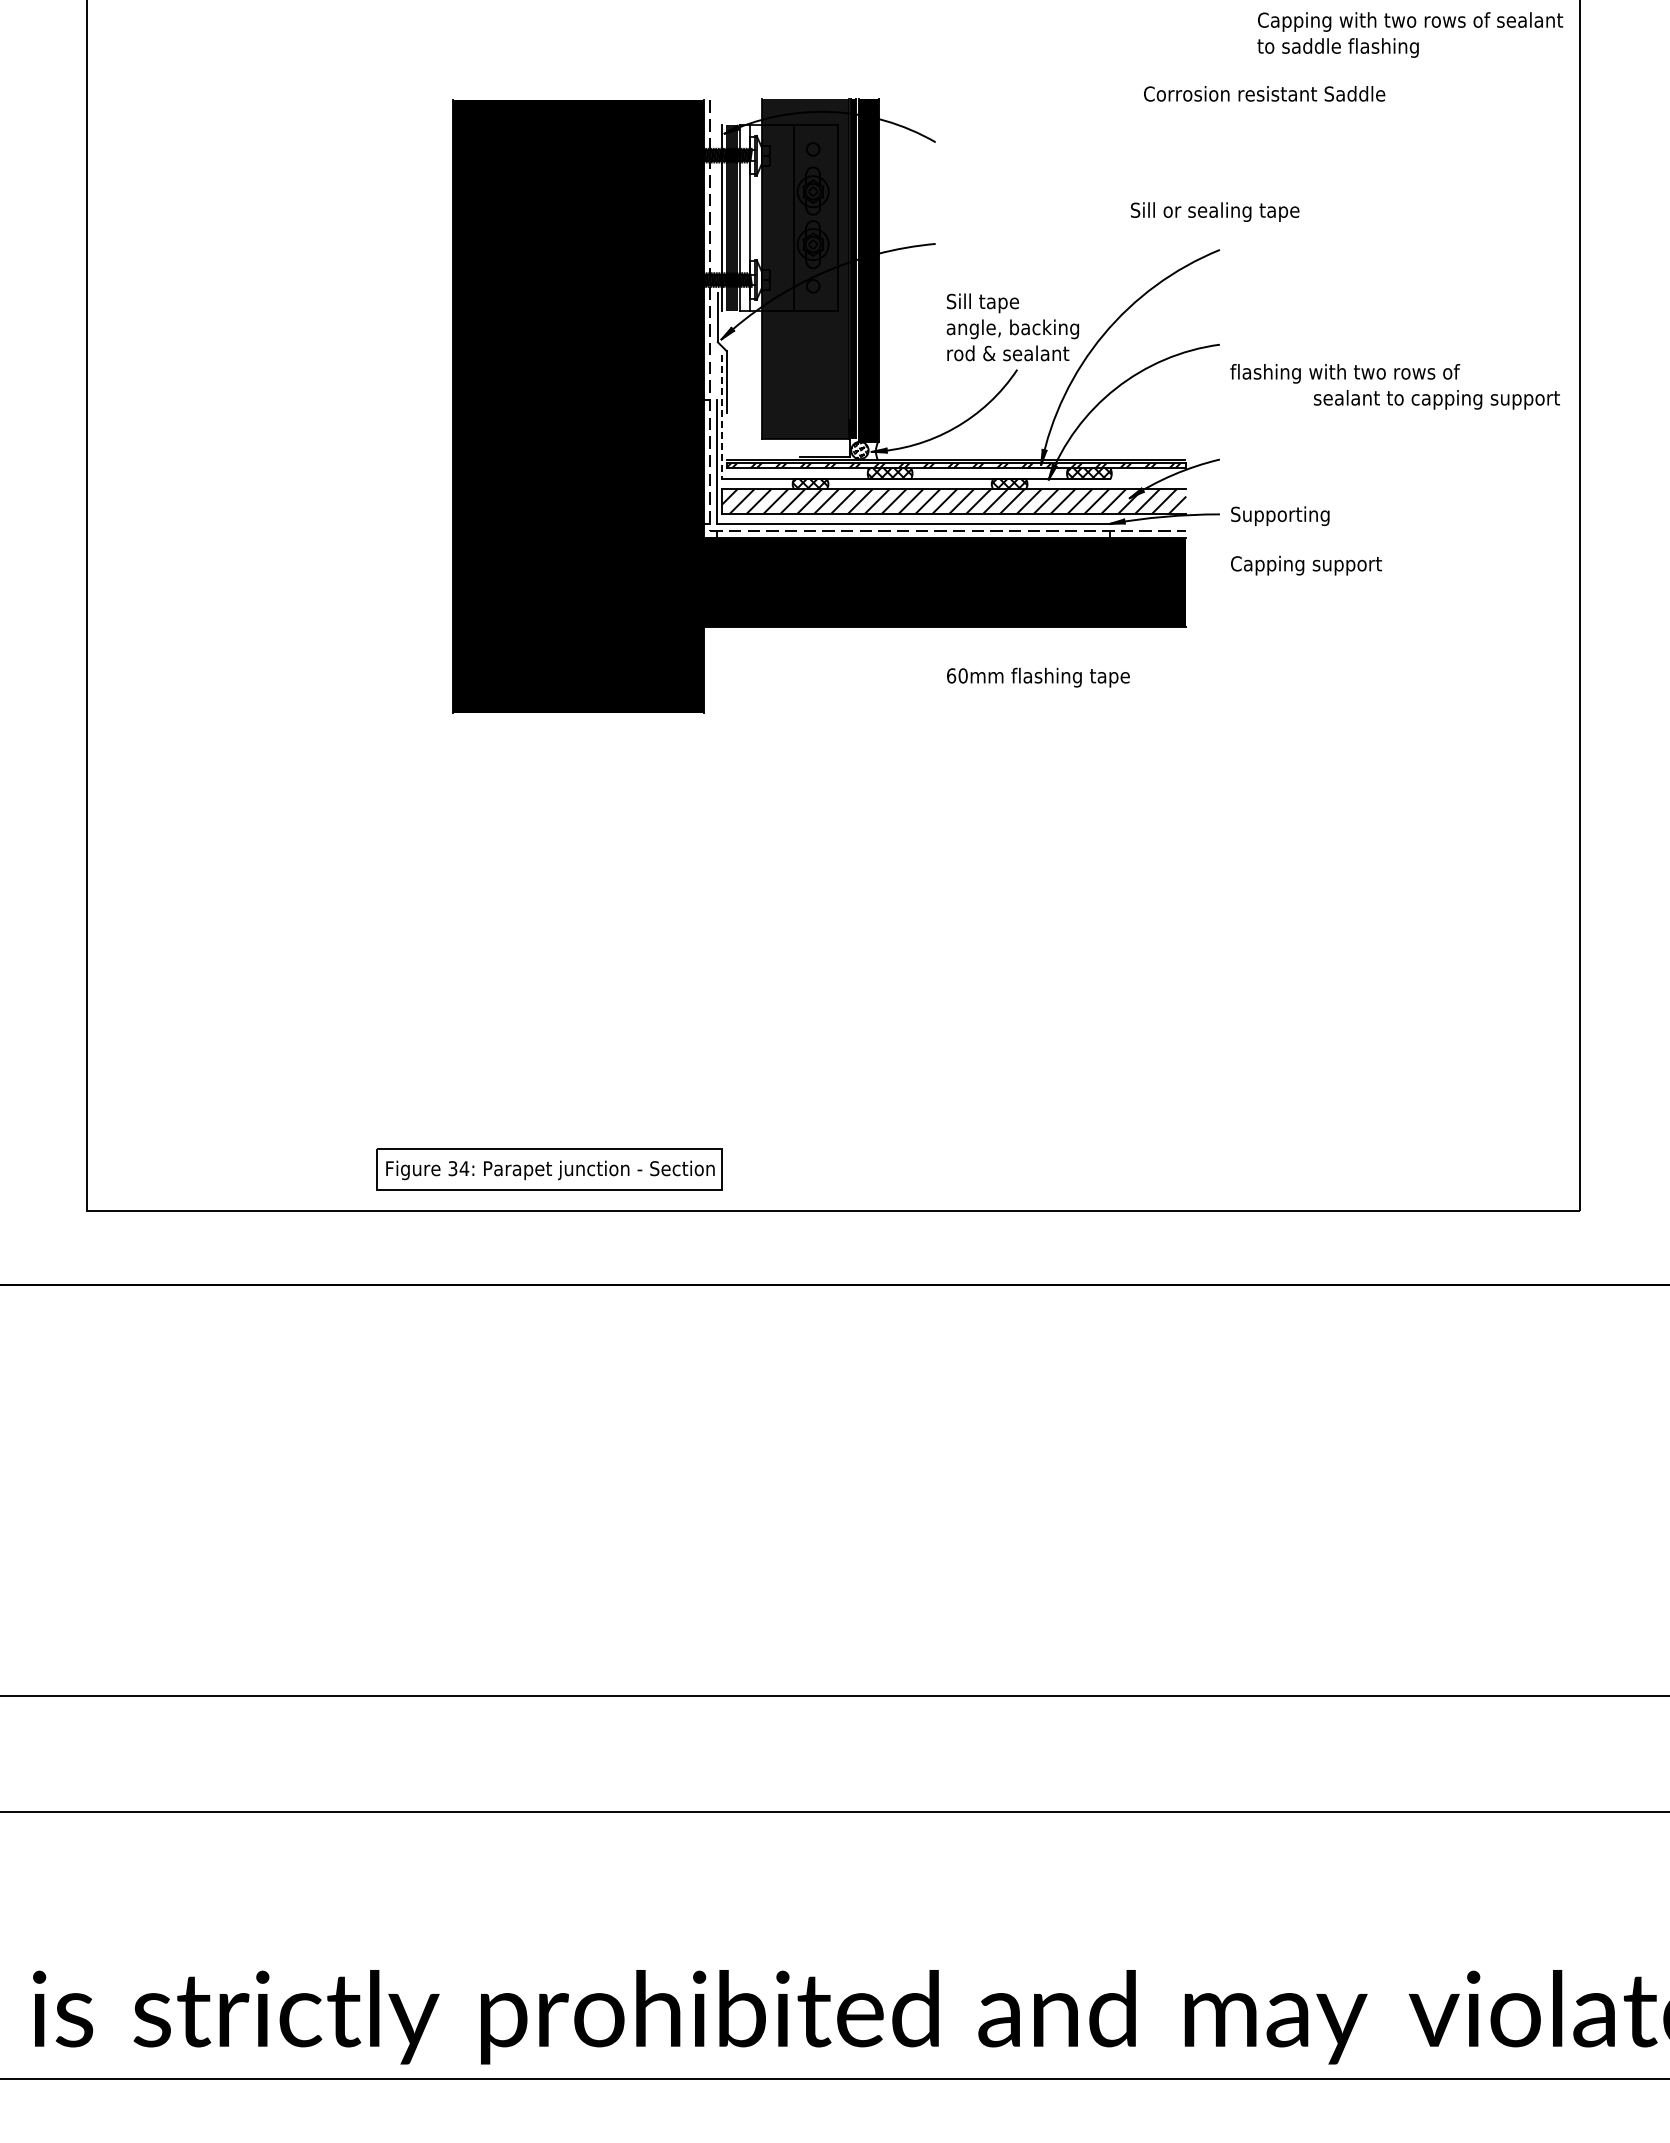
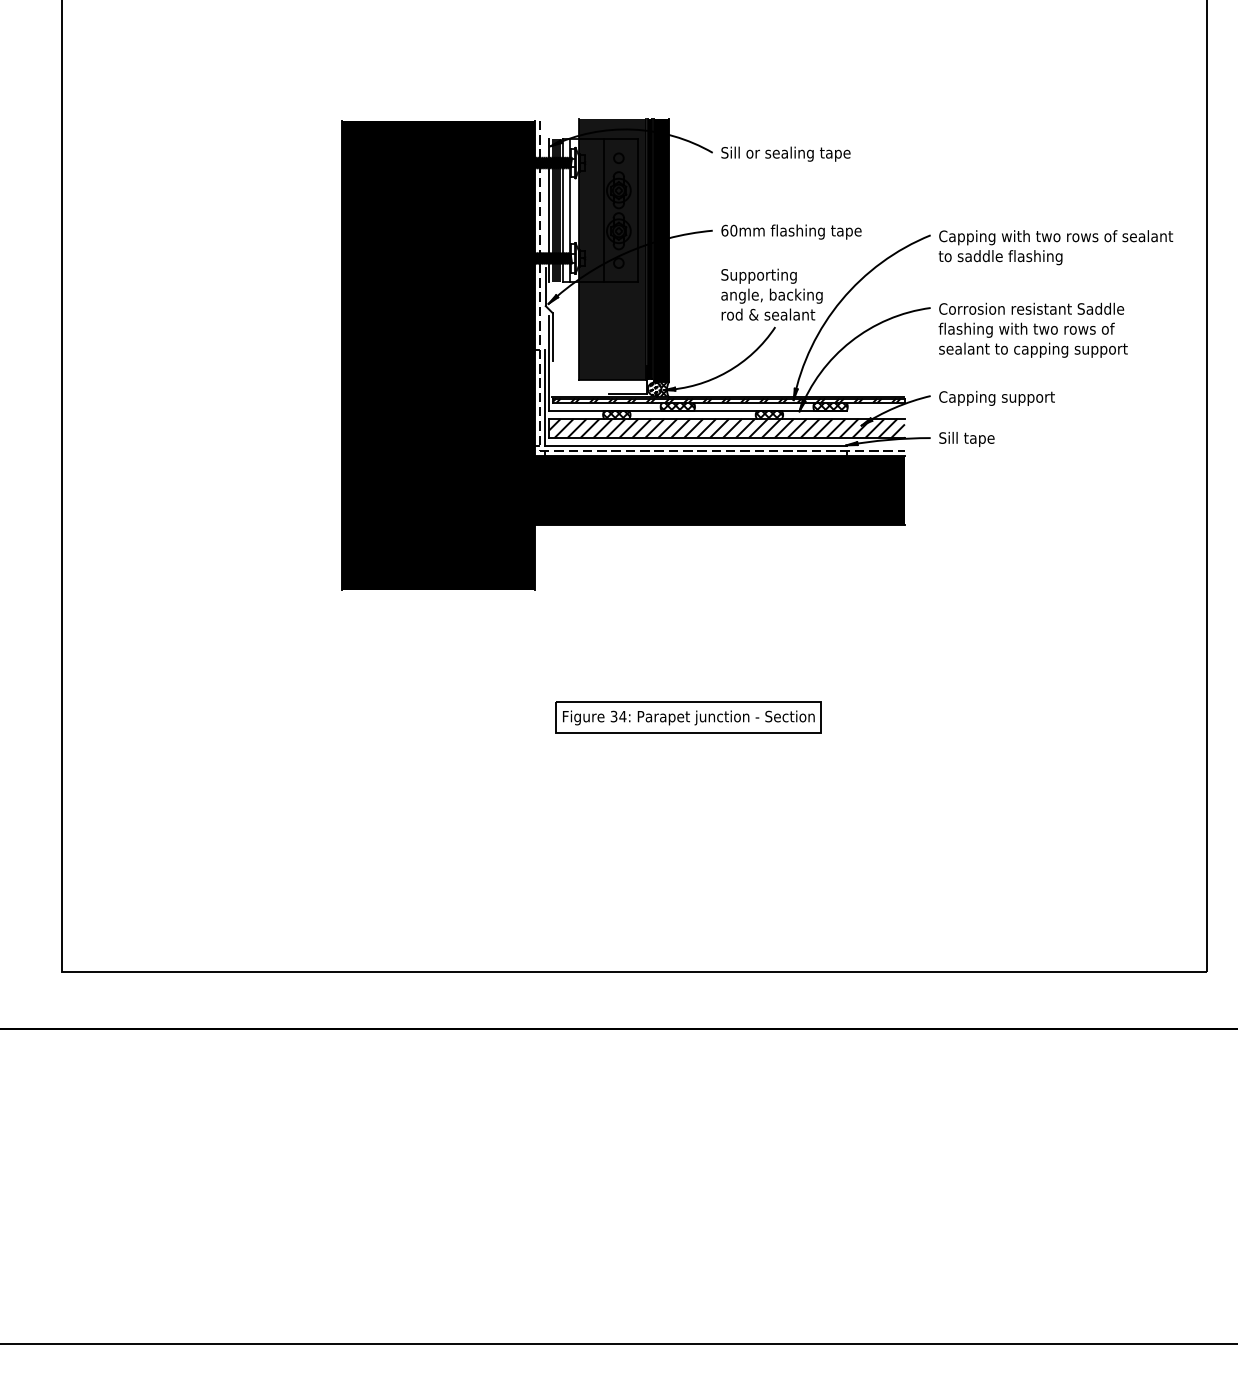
text: (1410, 34) -> (1056, 247), moved
text: (1264, 93) -> (1031, 308), moved
text: (1215, 211) -> (786, 153), moved
text: (1002, 303) -> (763, 276), Sill tape -> Supporting
text: (1436, 399) -> (1033, 350), moved
line: (722, 417) -> (549, 363), dashed -> solid
hatch: (870, 450) -> (662, 389), added
text: (1286, 516) -> (981, 439), Supporting -> Sill tape
text: (1306, 565) -> (997, 398), moved
text: (1038, 677) -> (791, 231), moved
part: (549, 1169) -> (688, 717), moved

